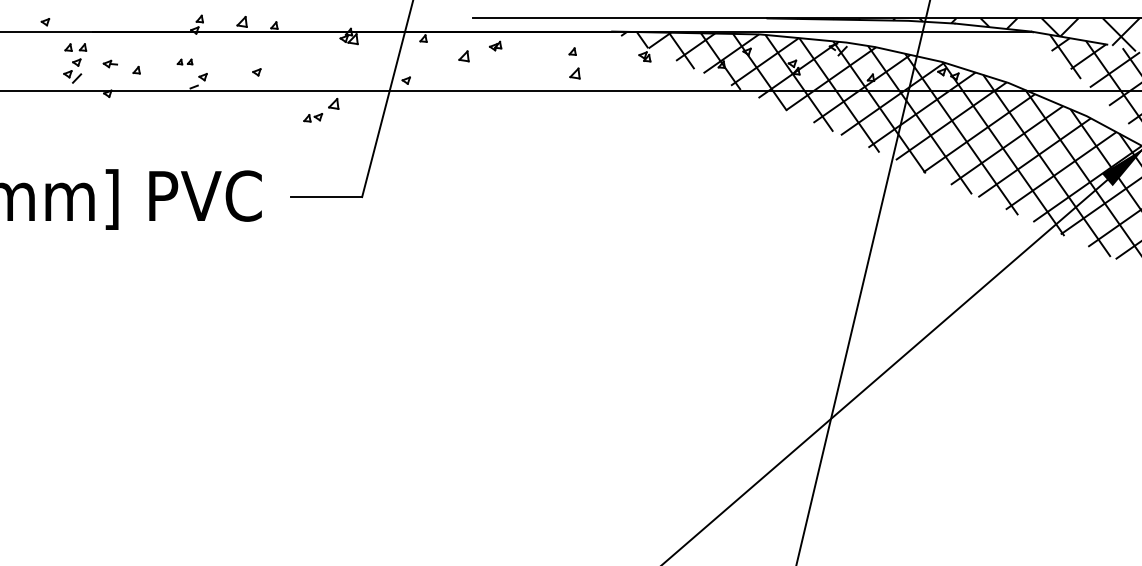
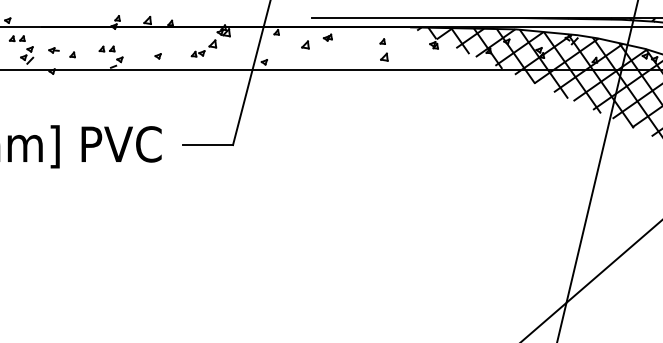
part: (75, 47) -> (17, 38), moved
part: (184, 61) -> (106, 48), size x1.43
part: (321, 110) -> (204, 48), moved

